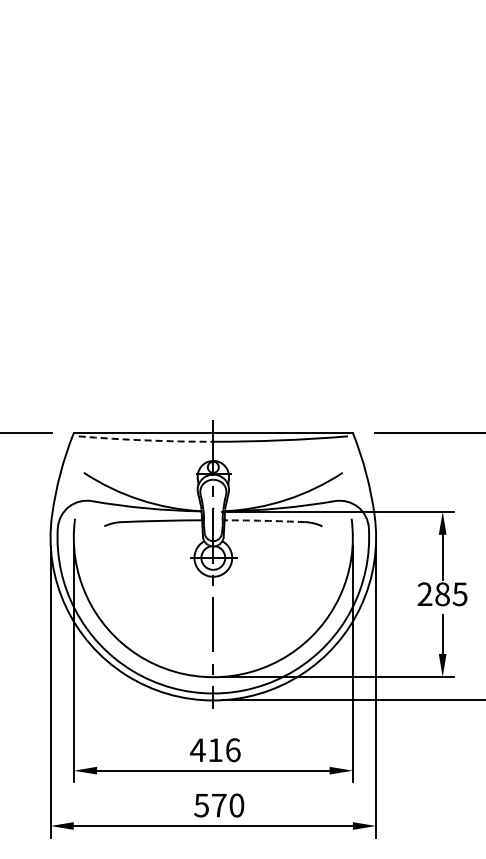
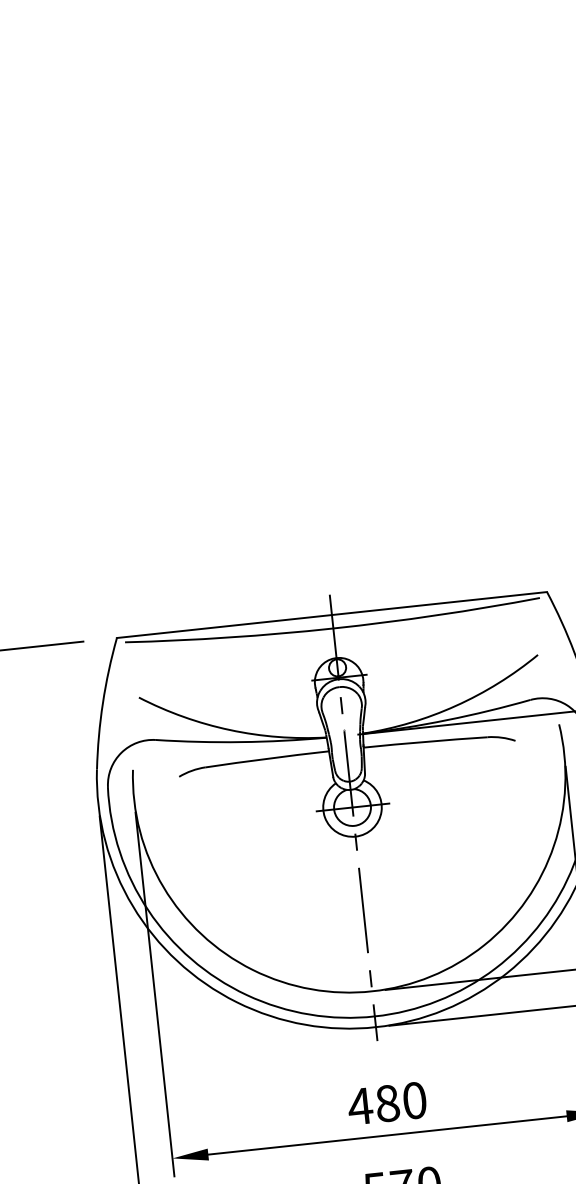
arc: (145, 440) -> (228, 637), dashed -> solid
arc: (264, 520) -> (425, 741), dashed -> solid
text: (224, 750) -> (401, 1102), 416 -> 480

